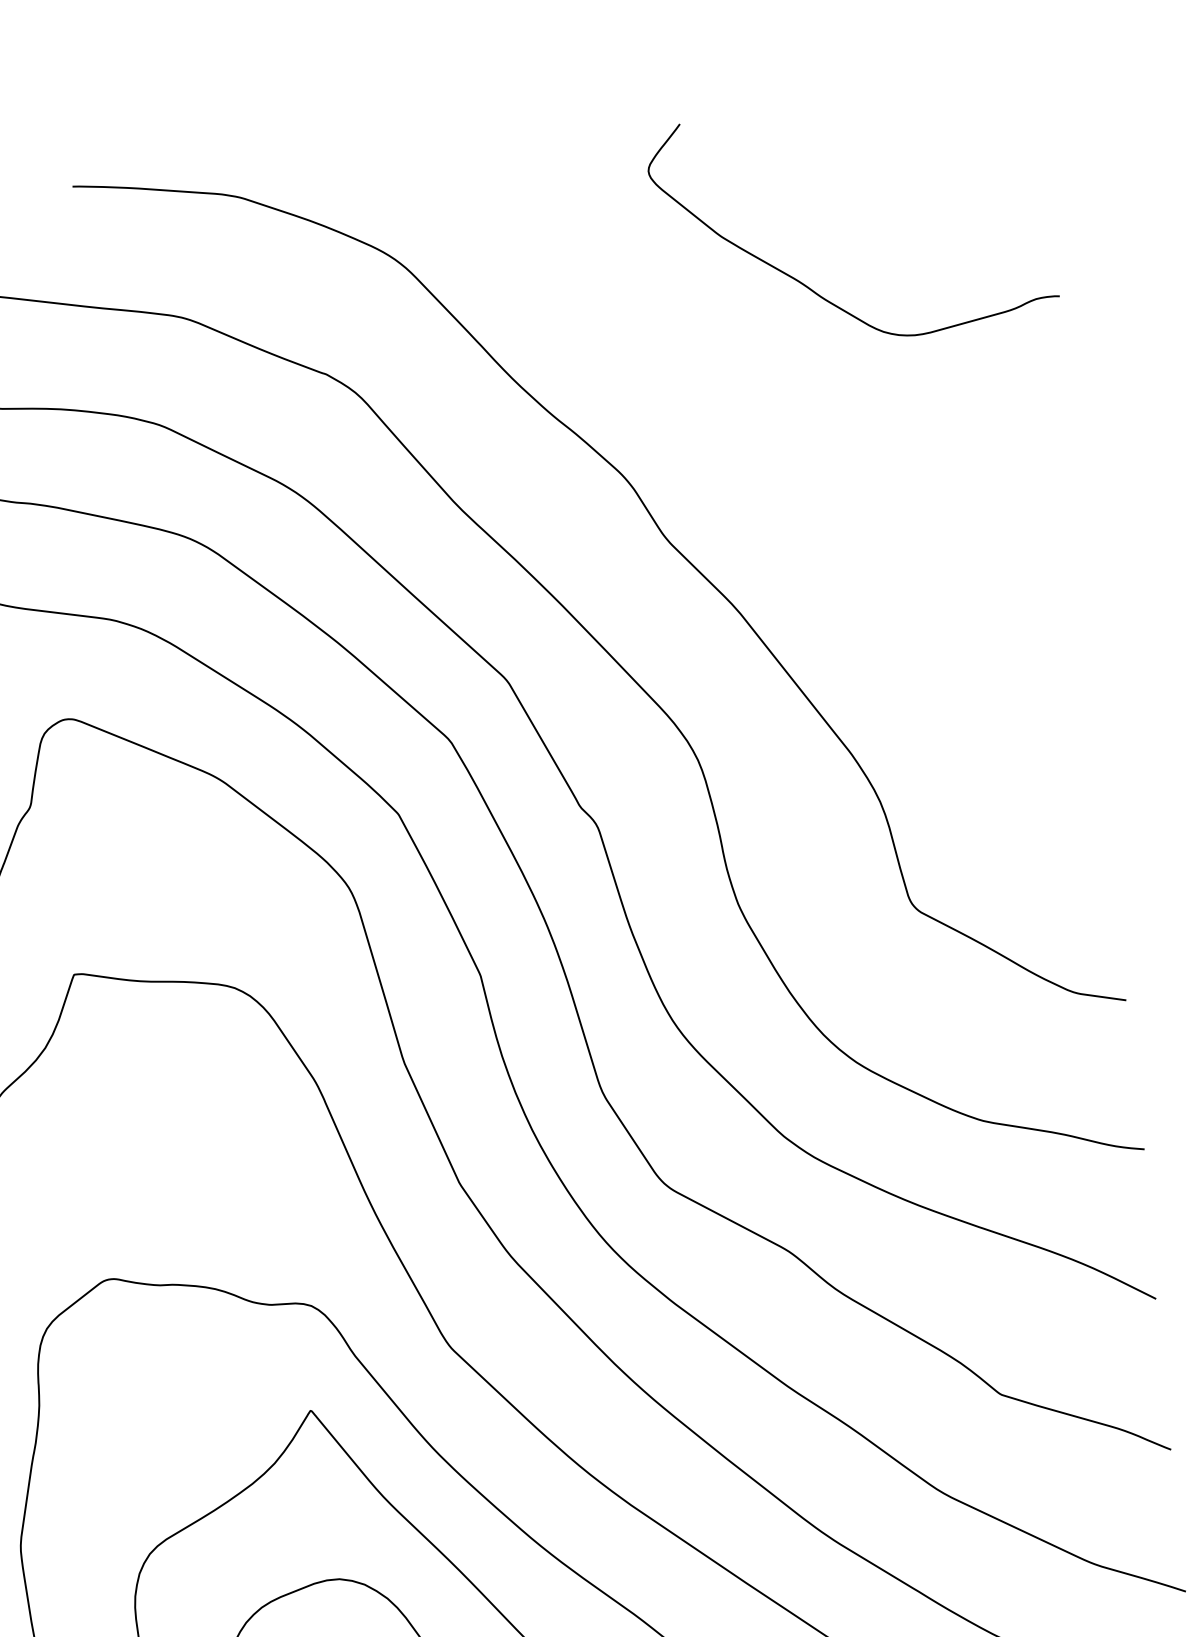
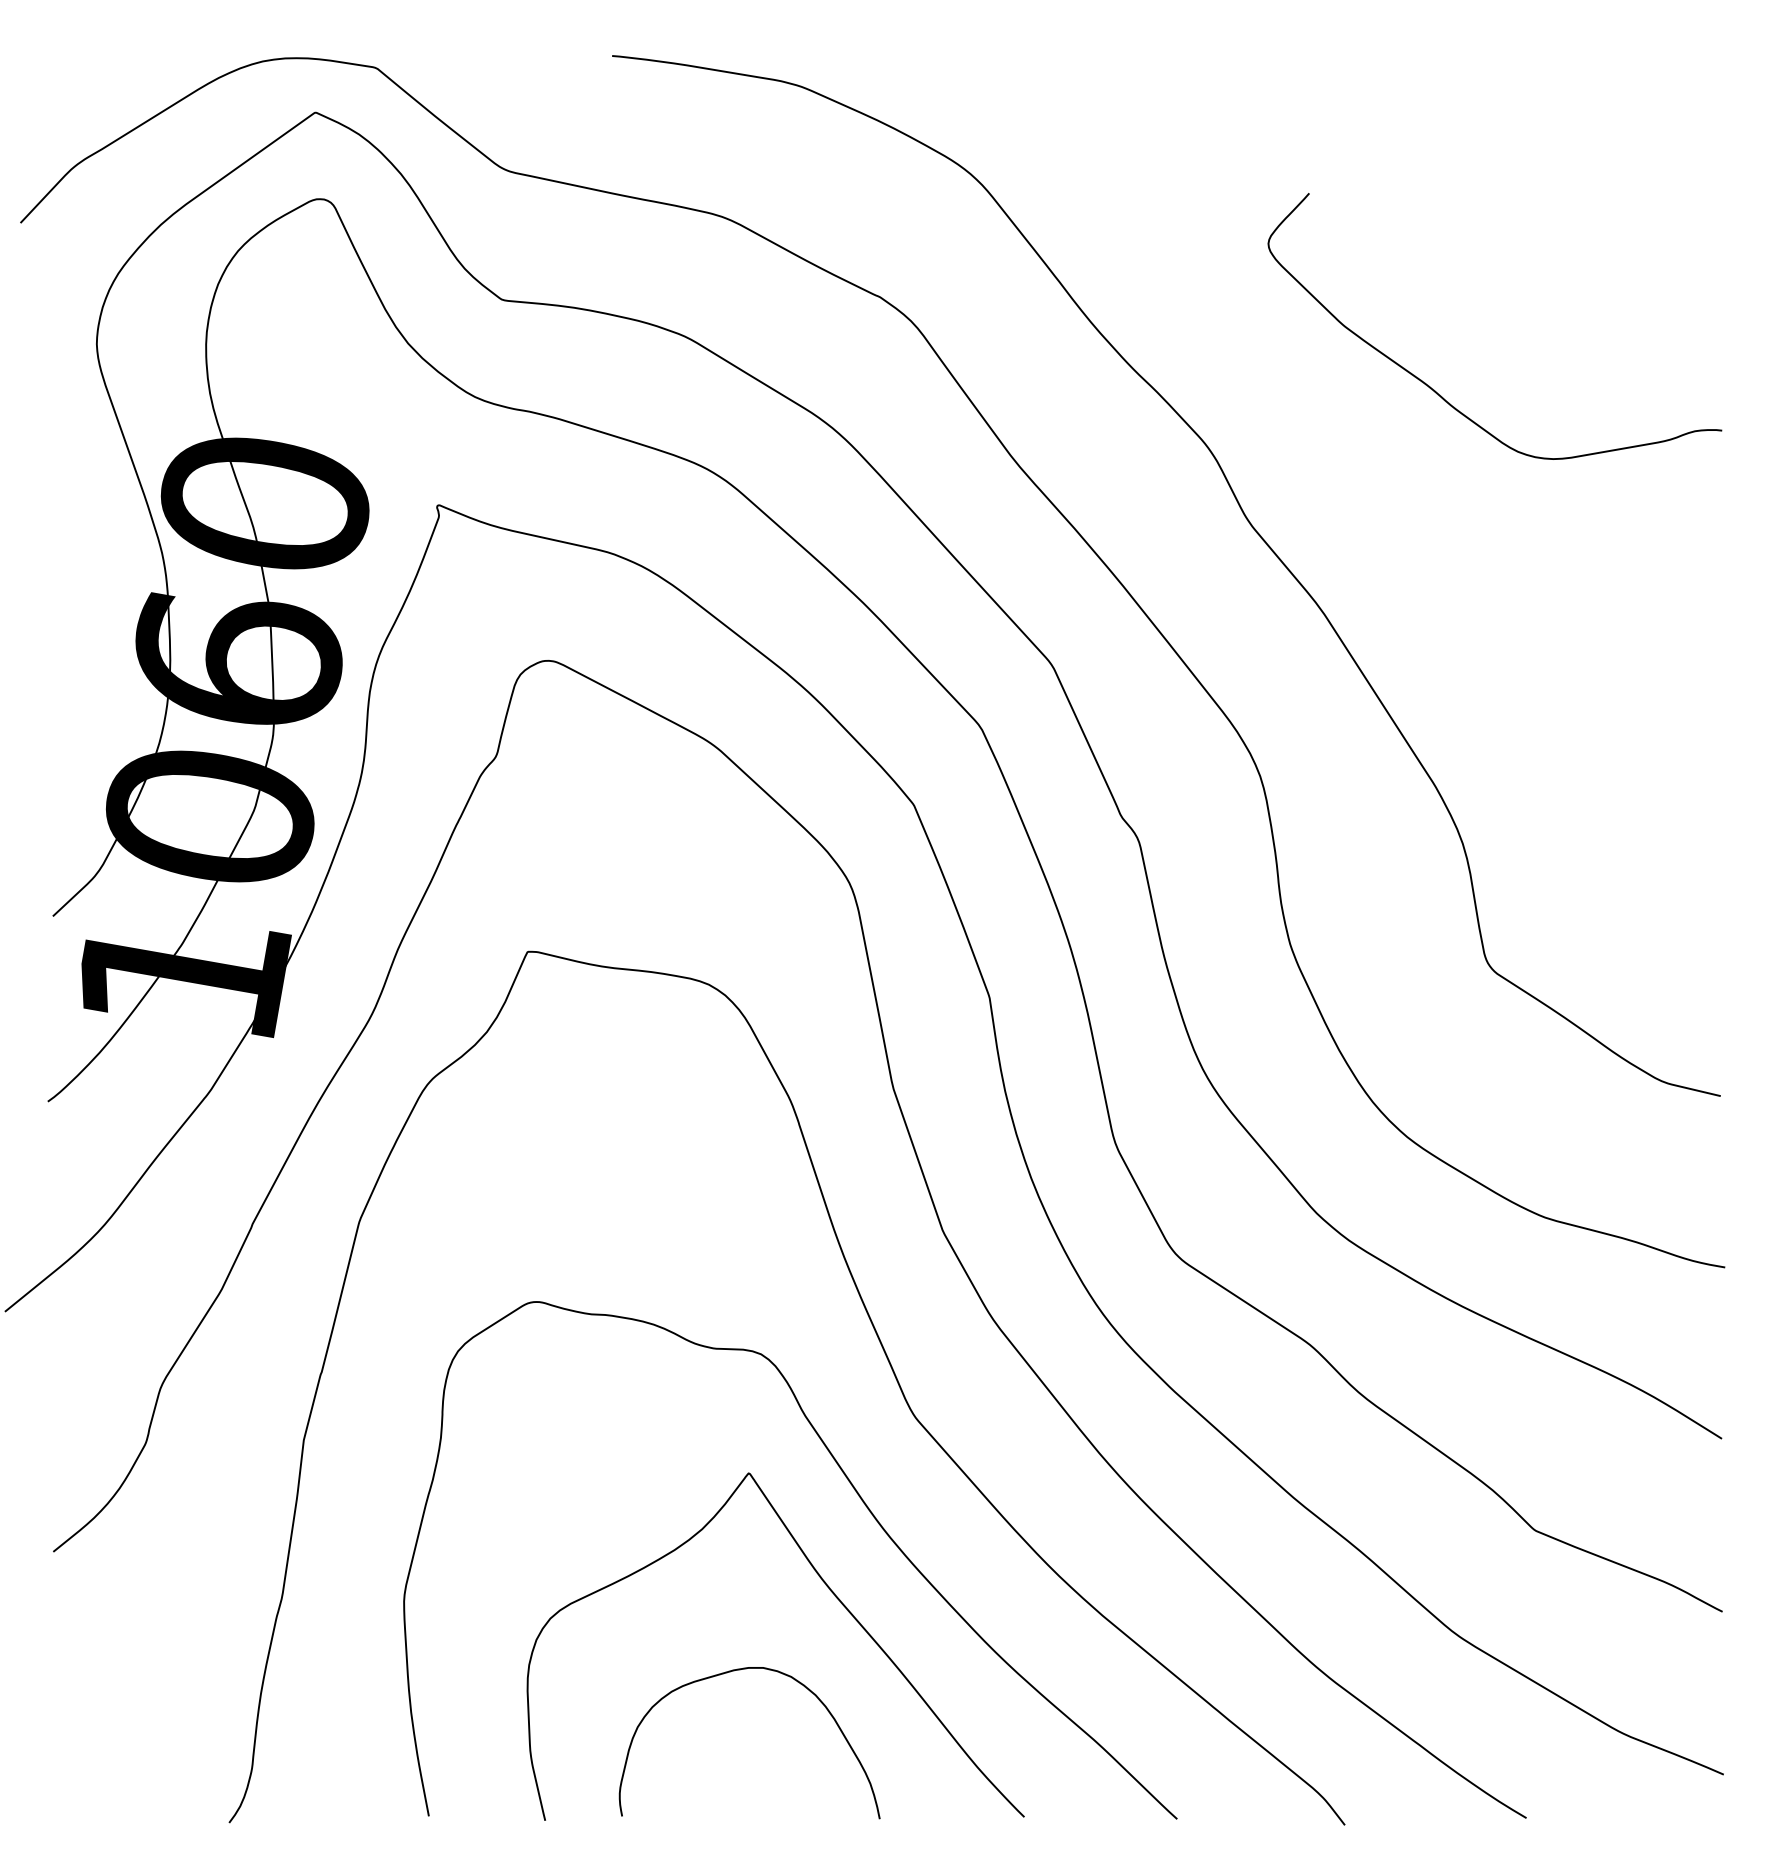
curve: (805, 284) -> (1434, 389), moved

